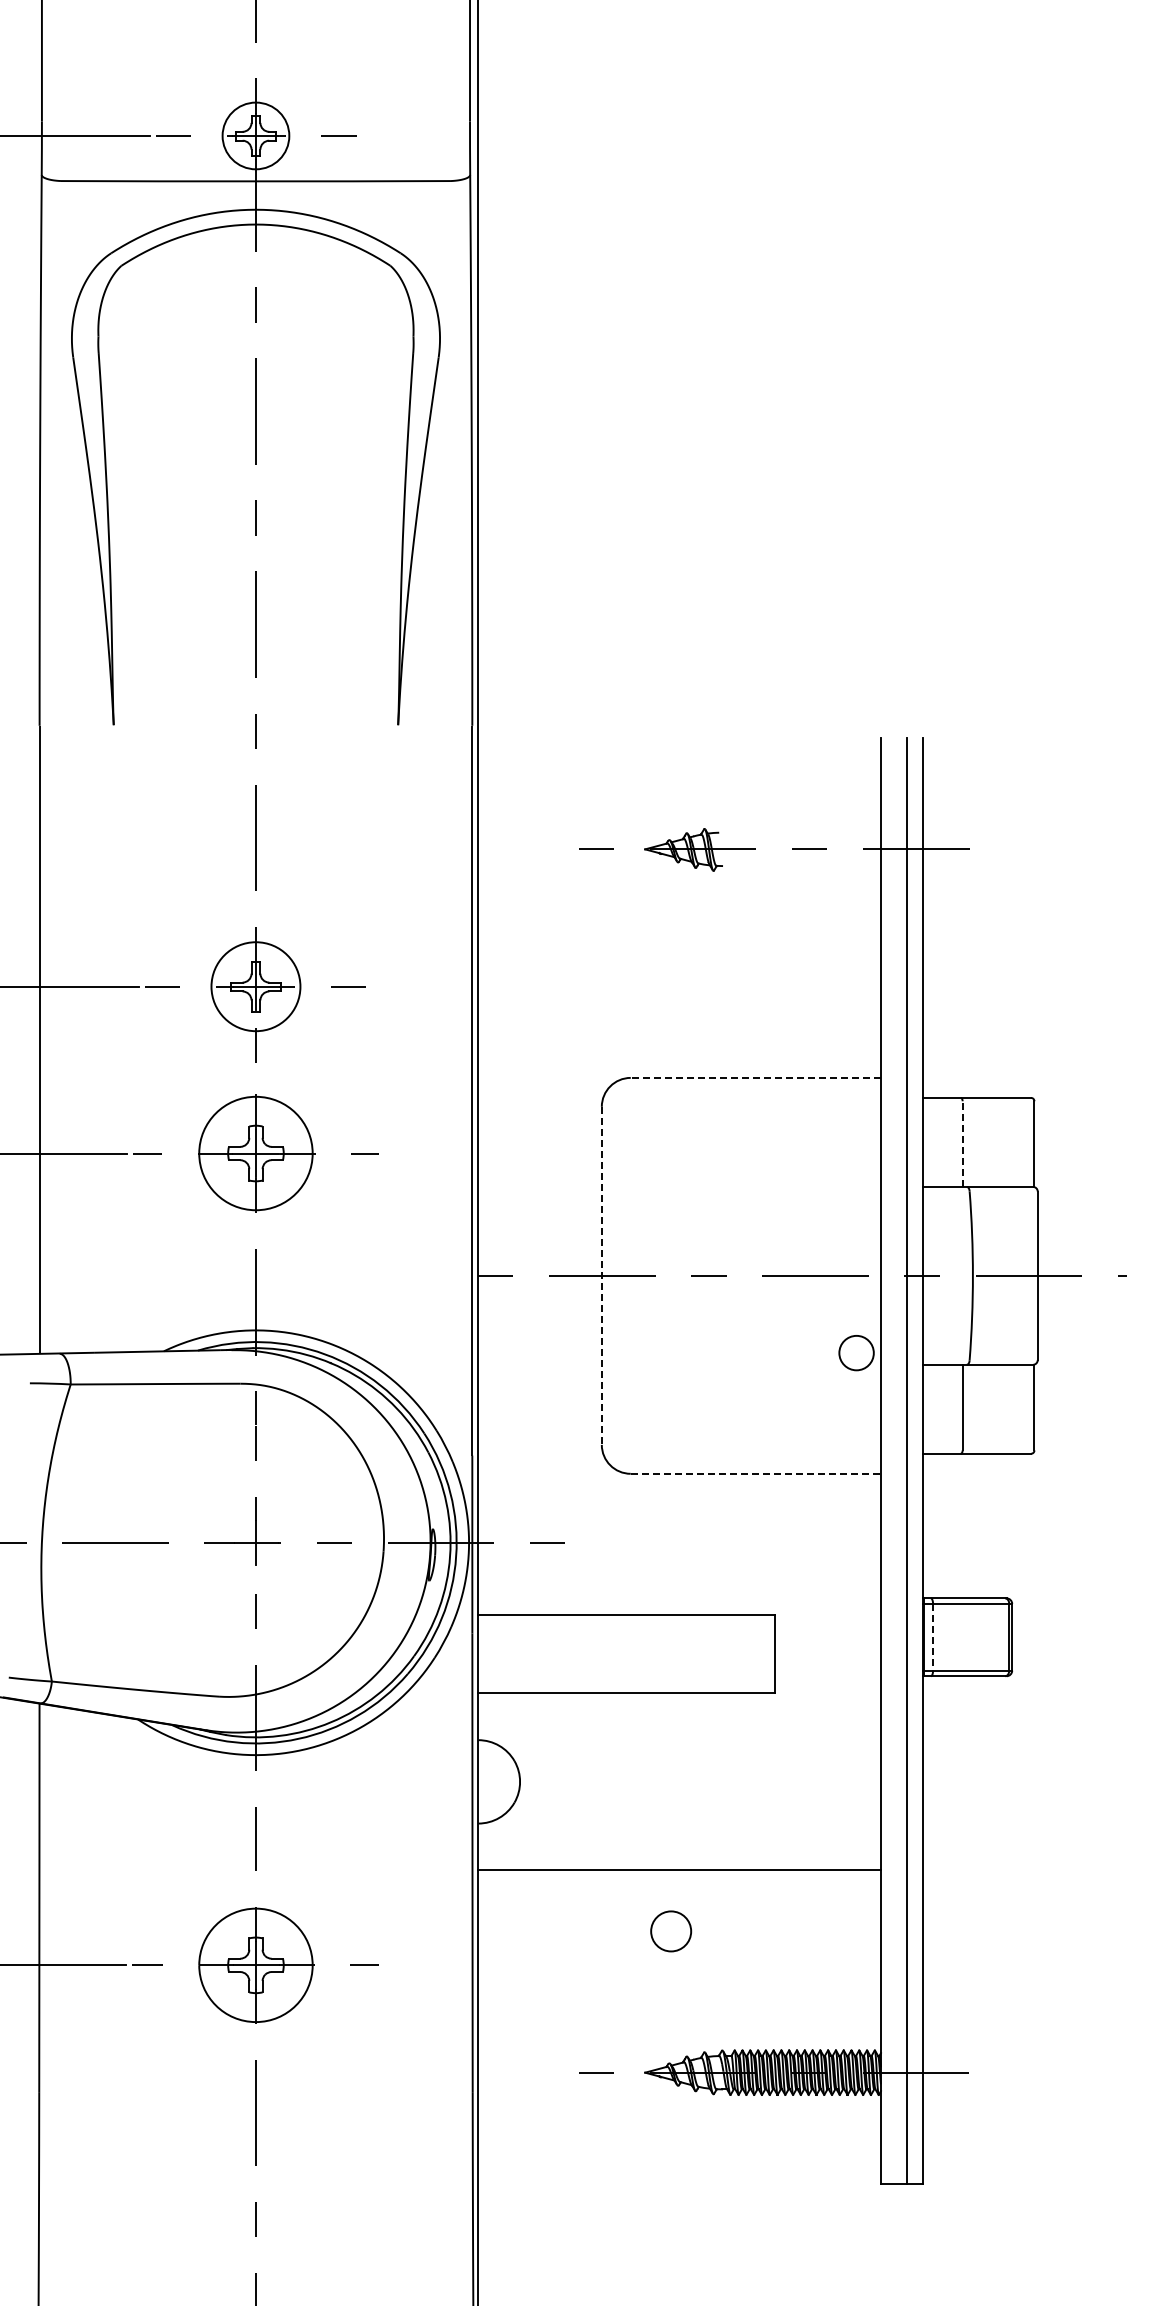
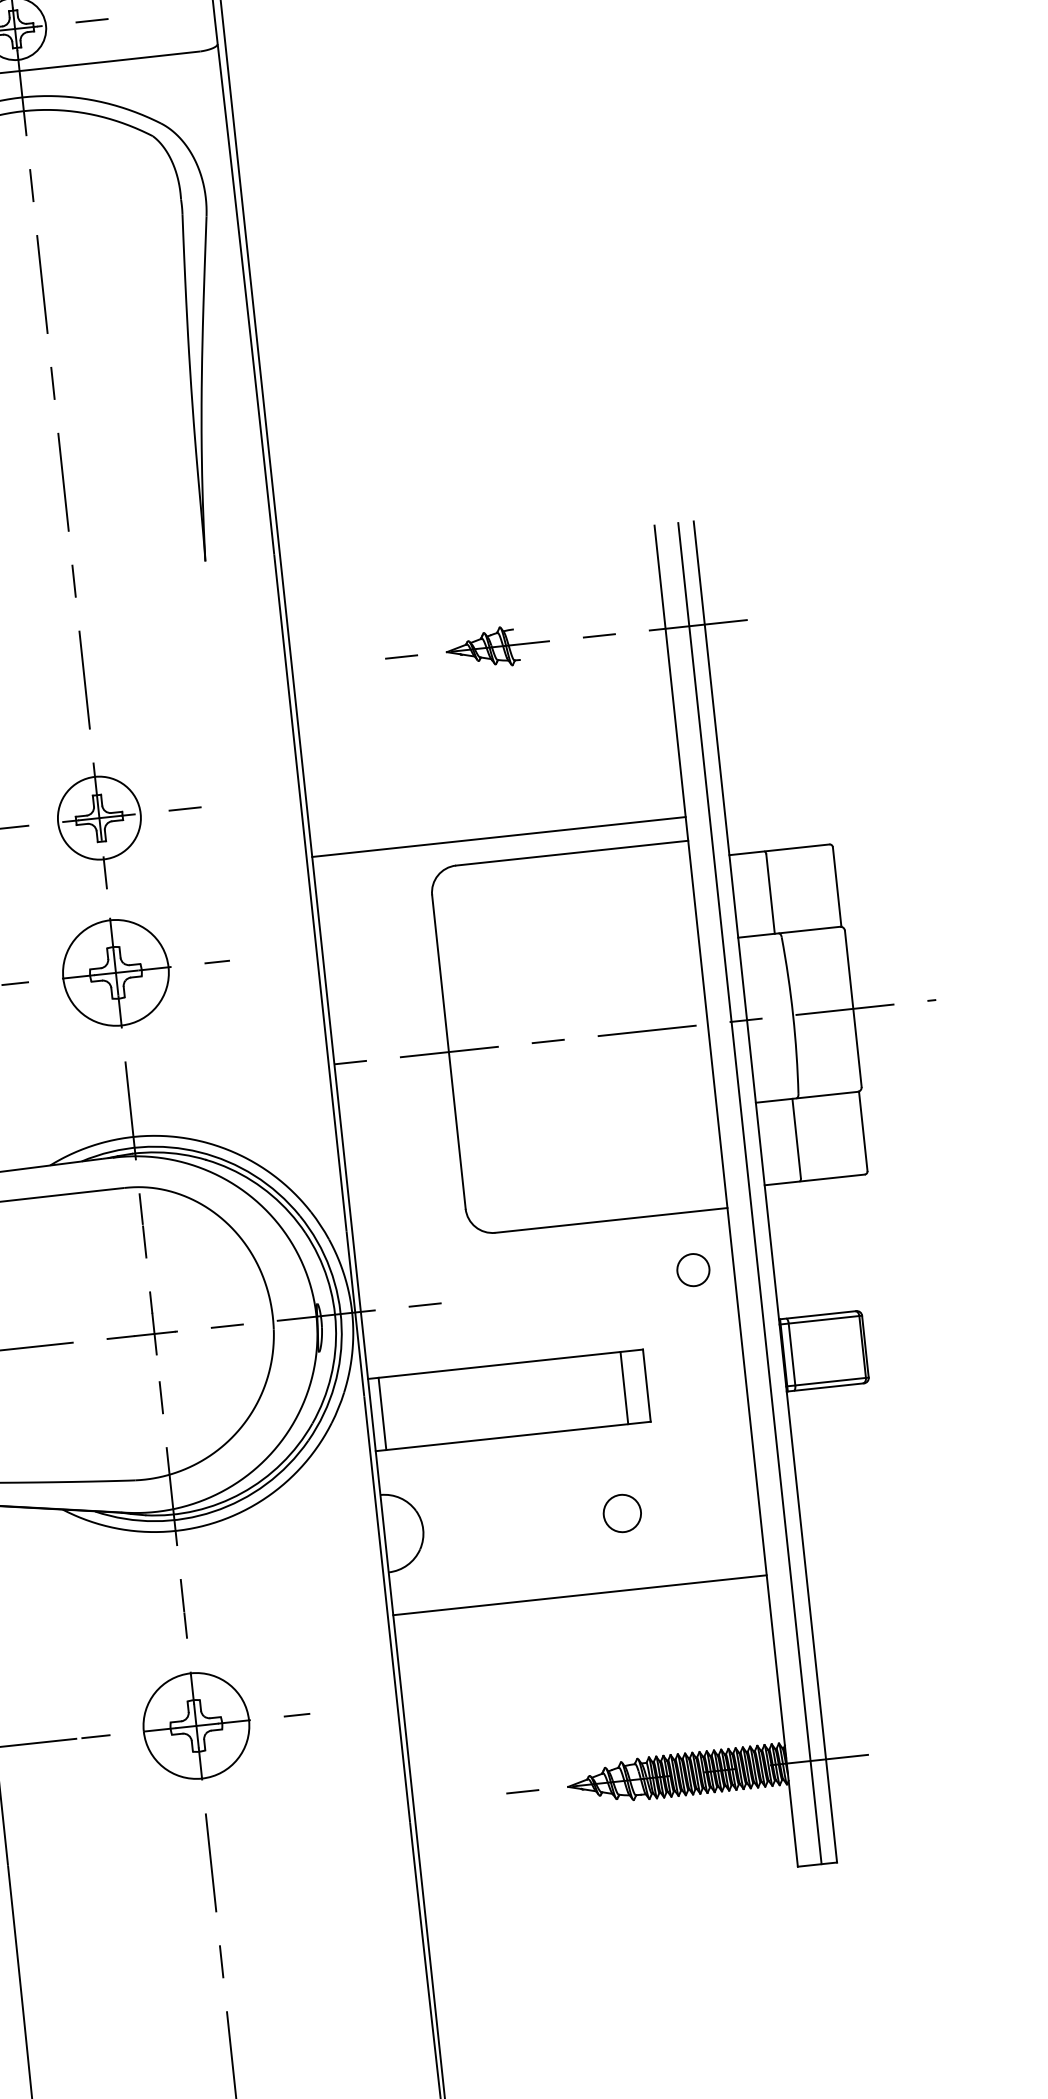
line: (679, 1052) -> (498, 837), added
line: (755, 1077) -> (571, 852), dashed -> solid
line: (962, 1144) -> (770, 894), dashed -> solid
line: (601, 1276) -> (448, 1052), dashed -> solid
part: (856, 1353) -> (693, 1270), moved
line: (756, 1473) -> (611, 1220), dashed -> solid
line: (933, 1637) -> (792, 1354), dashed -> solid
line: (489, 1653) -> (382, 1413), added
line: (750, 1653) -> (624, 1387), added
part: (671, 1931) -> (622, 1513), moved

